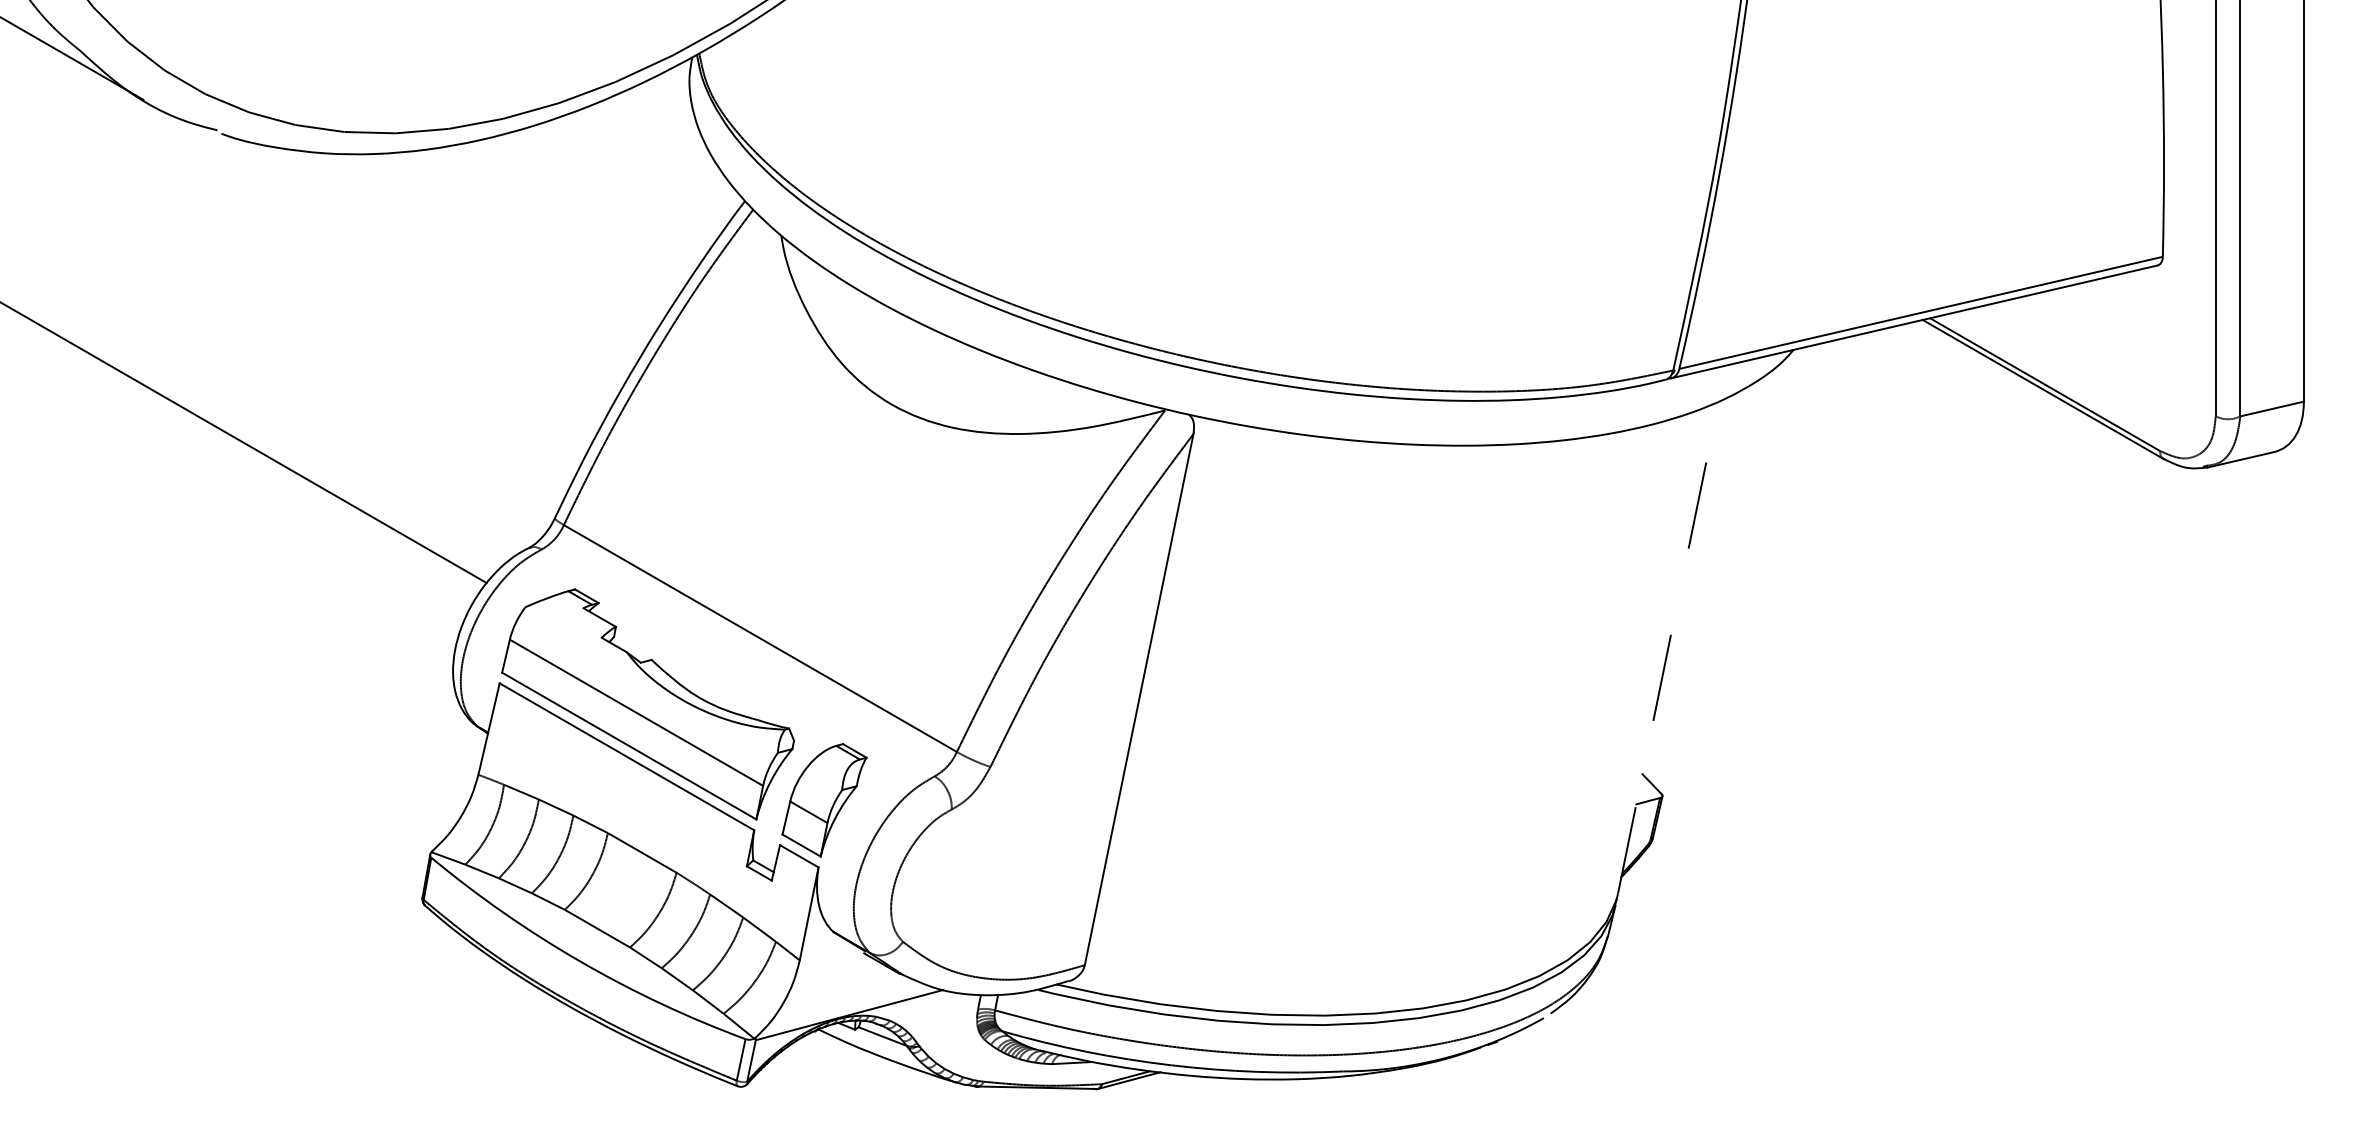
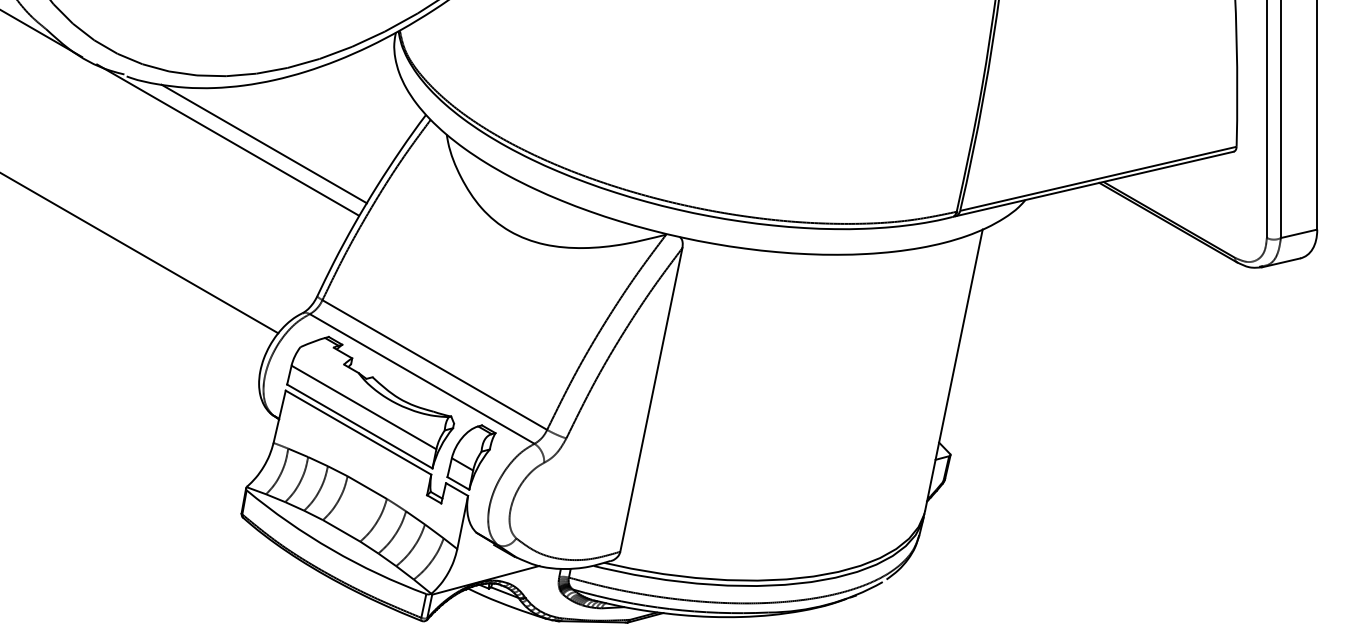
line: (397, 244) -> (227, 139), added
line: (460, 251) -> (263, 143), added
line: (1669, 646) -> (954, 369), dashed -> solid
line: (737, 662) -> (421, 378), added

